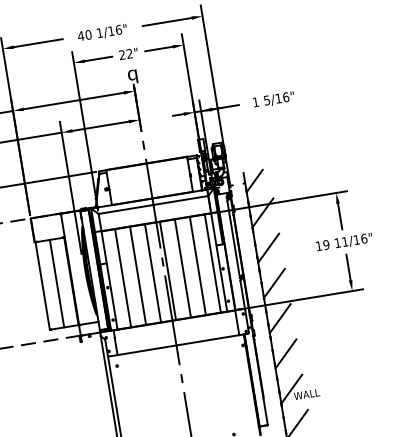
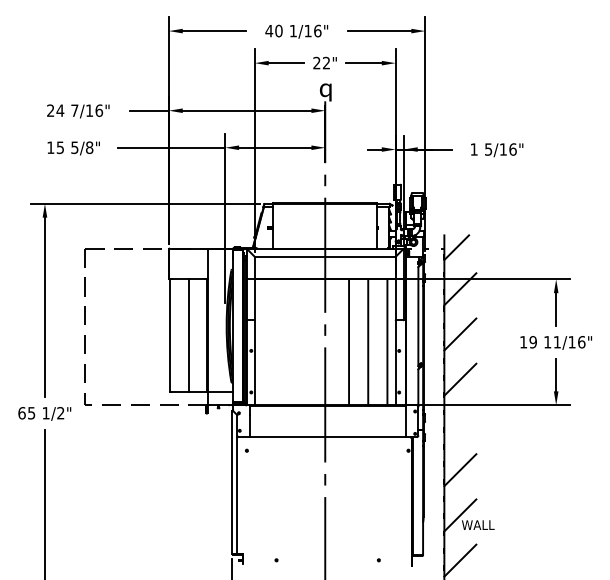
line: (167, 271) -> (329, 342), removed
line: (152, 273) -> (310, 342), removed
line: (138, 275) -> (291, 342), removed
line: (123, 278) -> (272, 342), removed
line: (280, 318) -> (460, 424), removed

